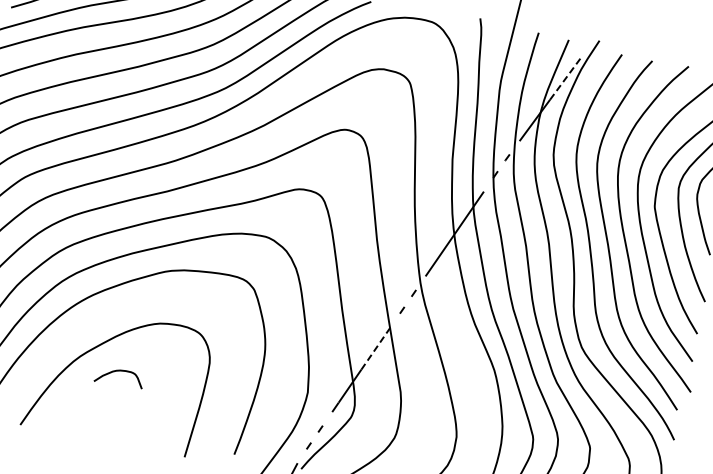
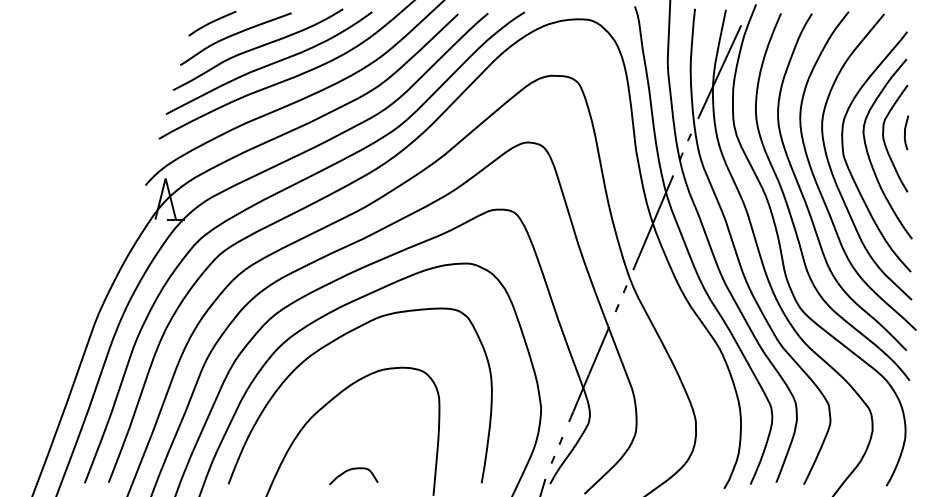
line: (565, 78) -> (730, 48), dashed -> solid
line: (376, 348) -> (599, 350), dashed -> solid
curve: (118, 371) -> (351, 470), moved

